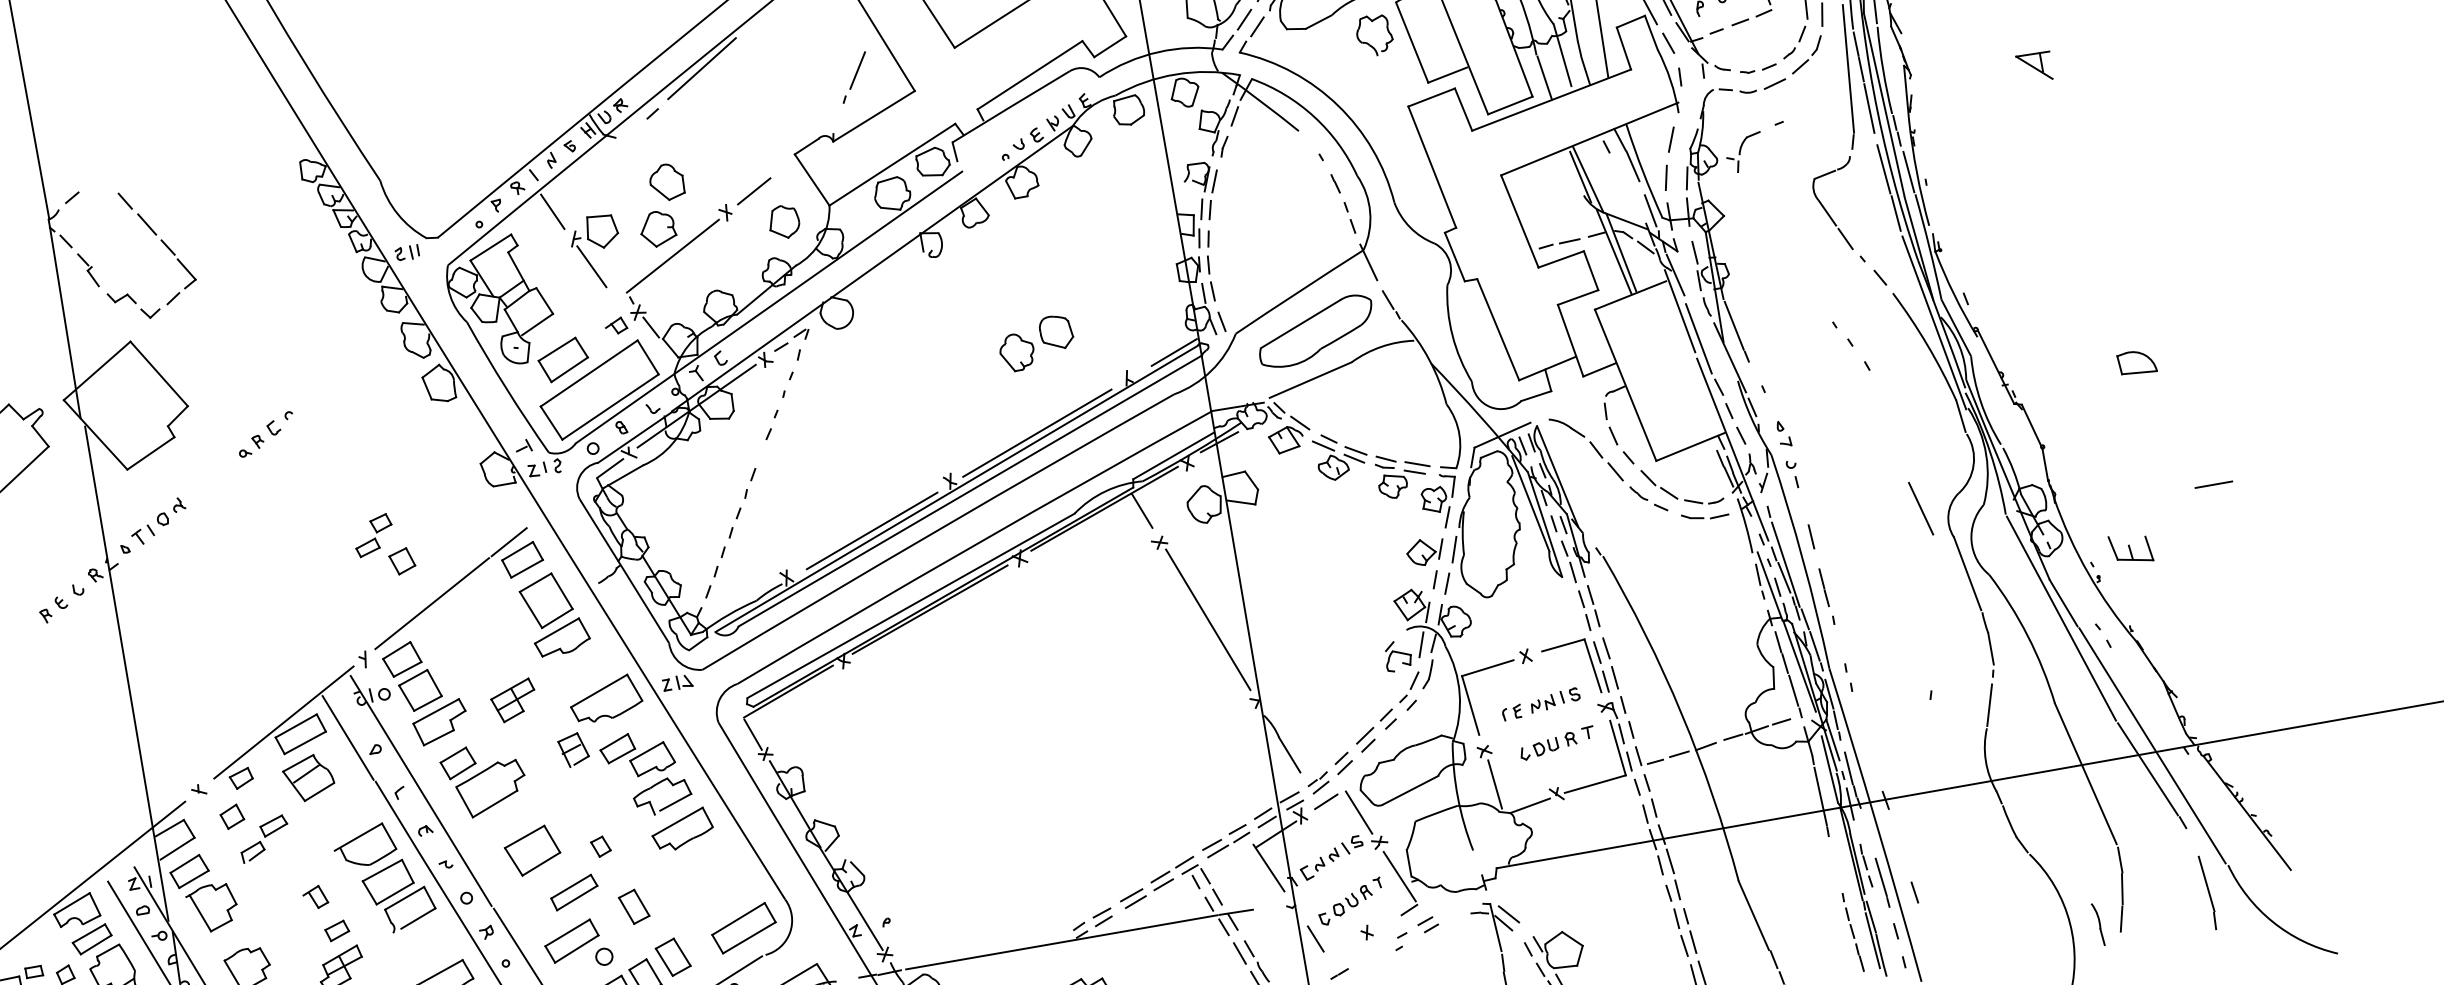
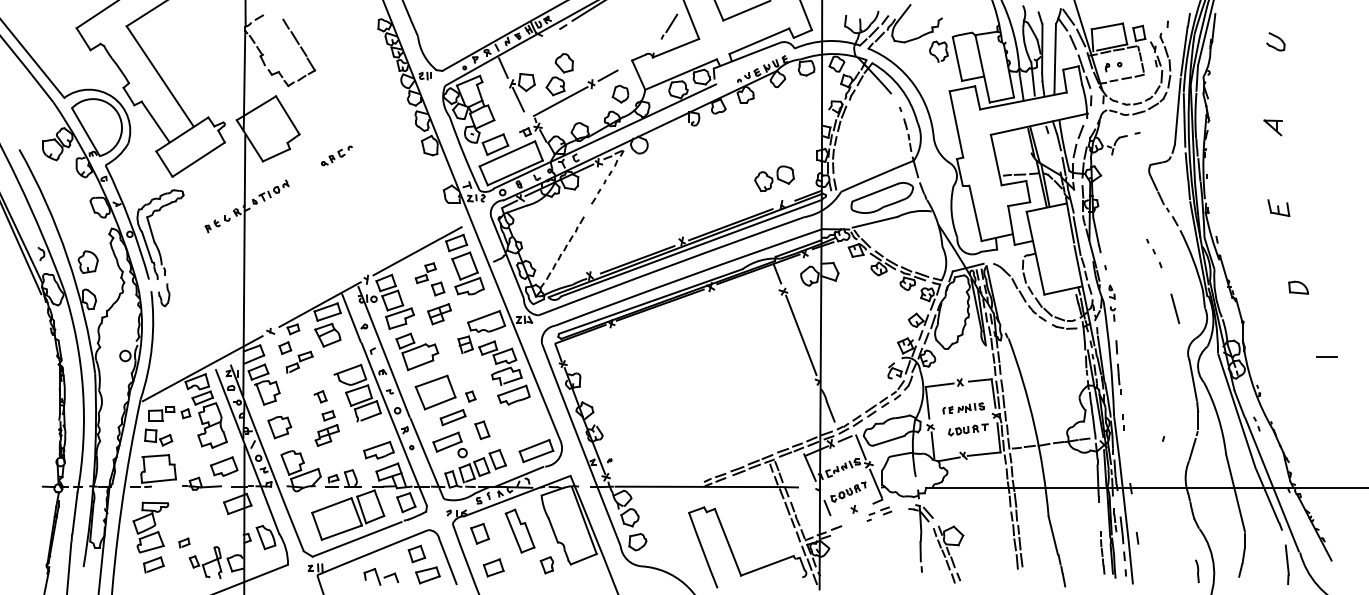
part: (1036, 342) -> (774, 178), moved
line: (1921, 507) -> (1175, 308), moved
part: (382, 546) -> (429, 279), moved
part: (2130, 547) -> (1278, 207), moved
part: (532, 850) -> (435, 392), size x1.43
part: (2098, 925) -> (1197, 571), moved

